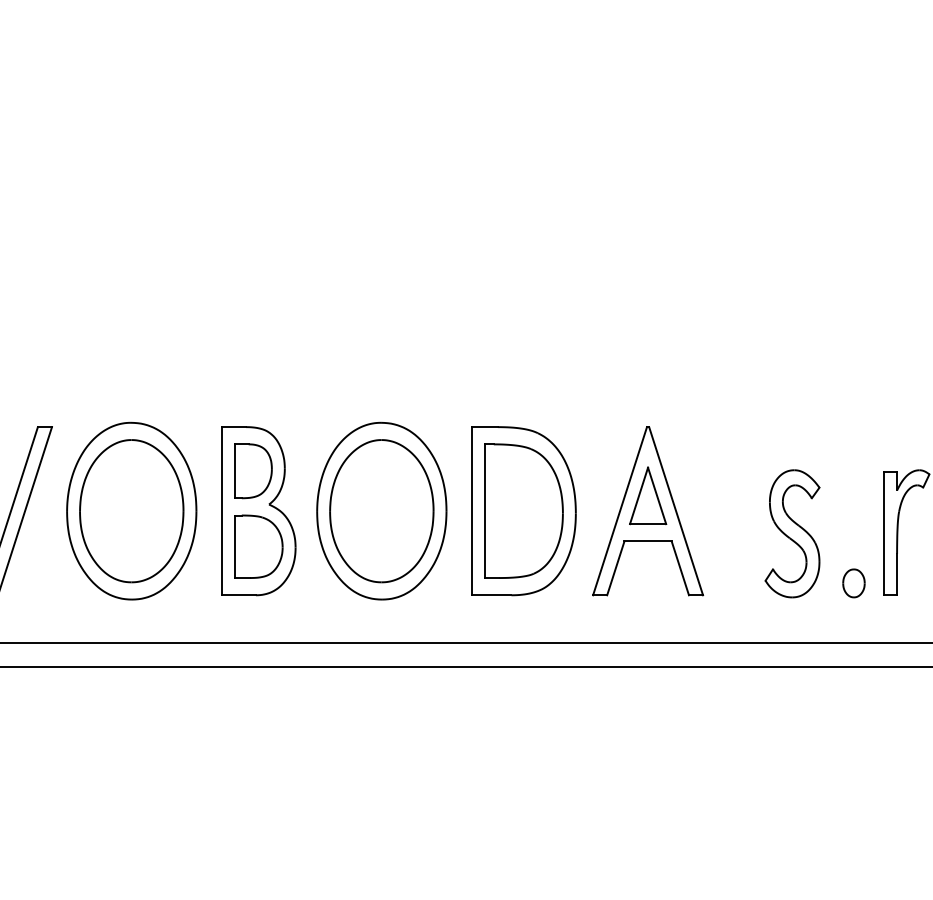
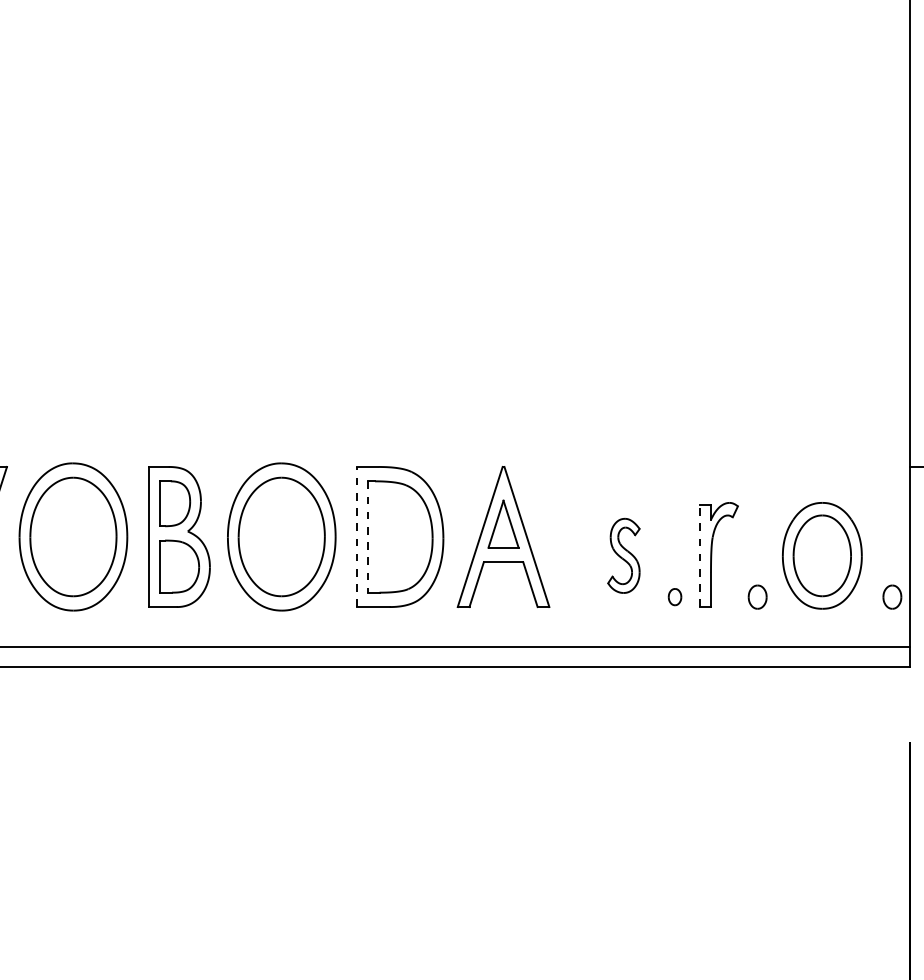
line: (472, 510) -> (357, 536), solid -> dashed
line: (484, 511) -> (367, 537), solid -> dashed
part: (792, 533) -> (623, 555), size x0.7
line: (884, 533) -> (700, 555), solid -> dashed
part: (853, 582) -> (674, 596), size x0.7

